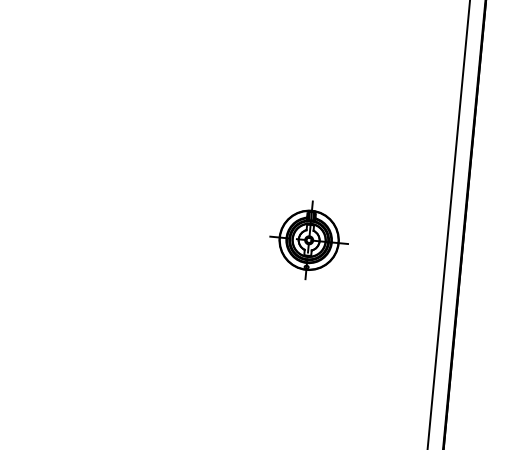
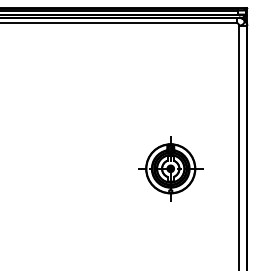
part: (308, 239) -> (170, 168), size x1.67

